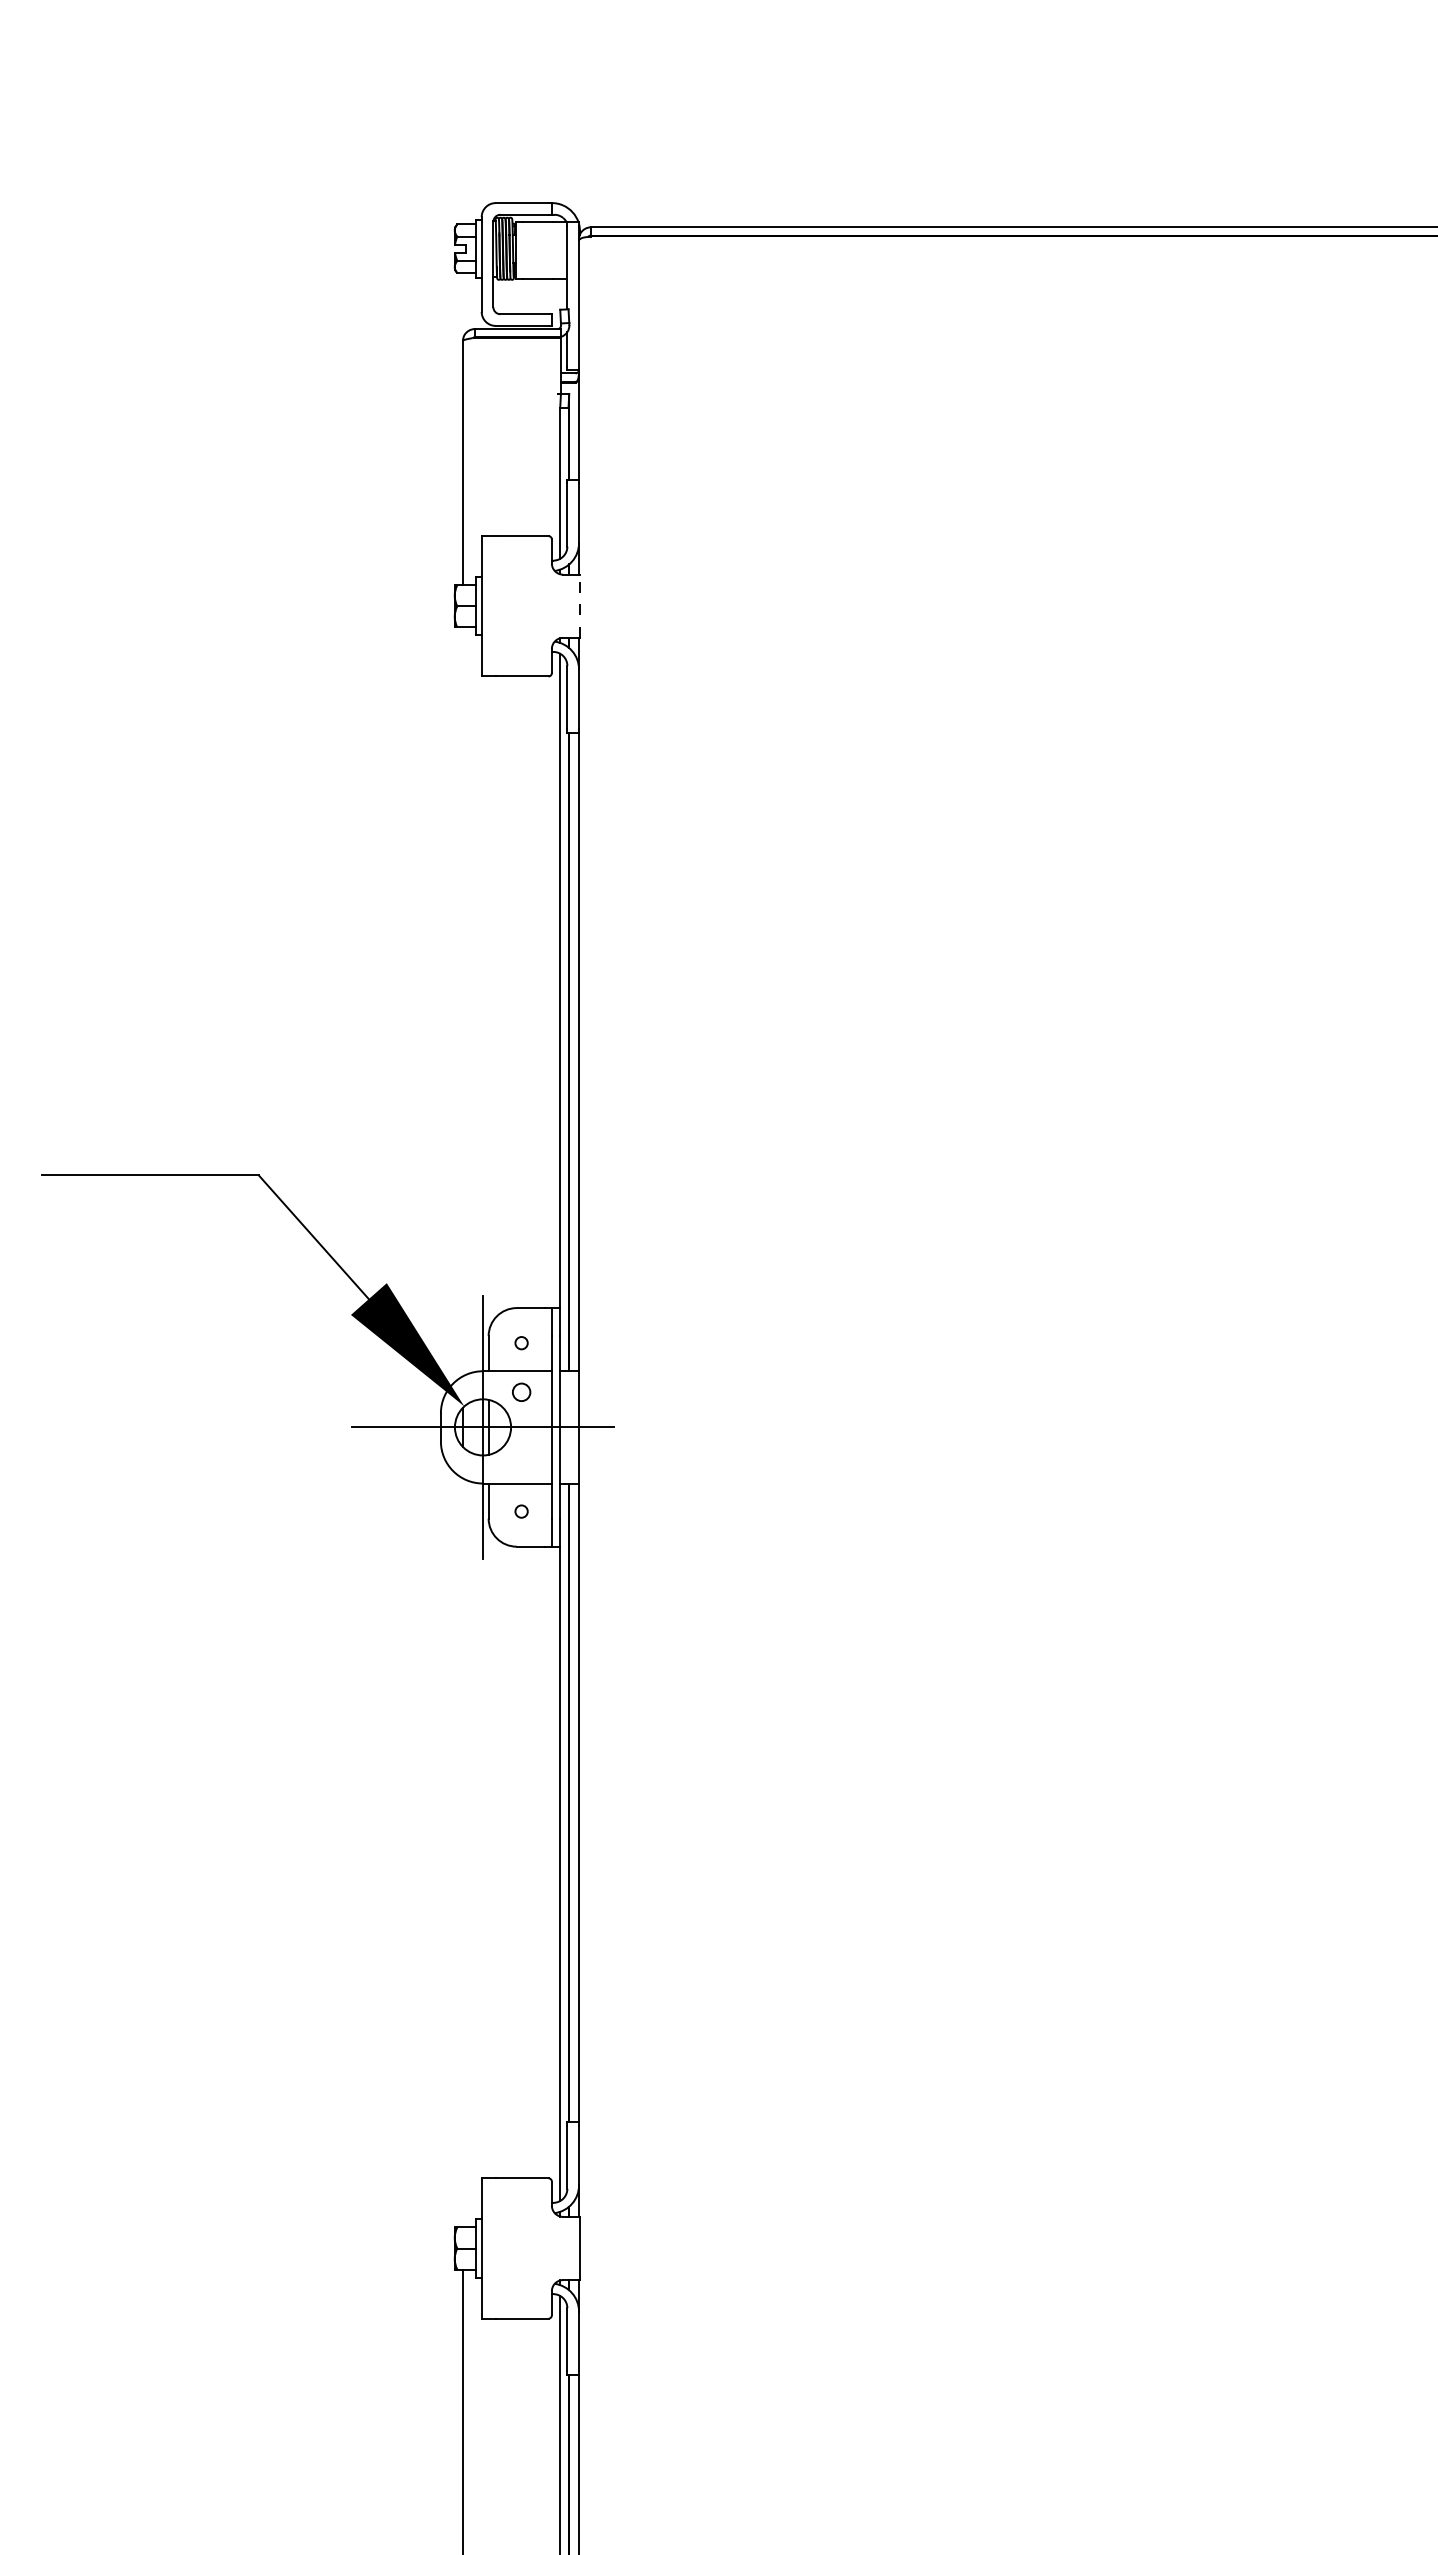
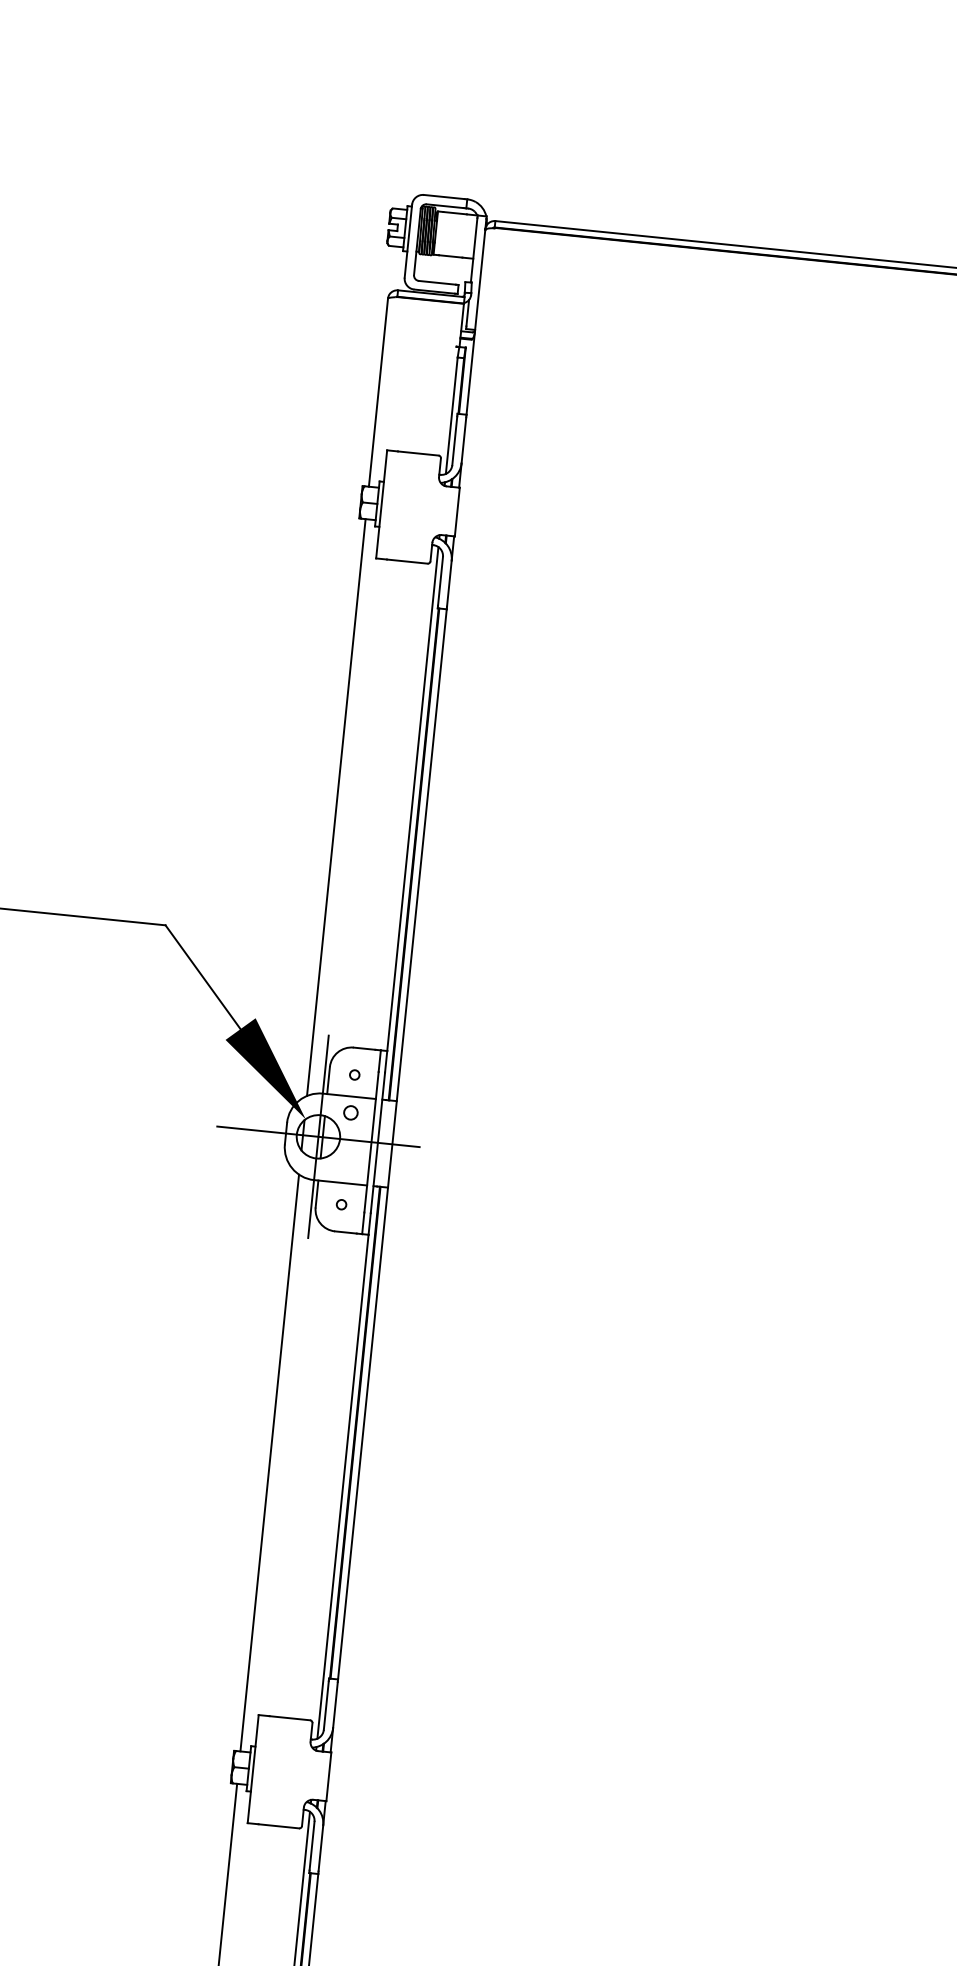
line: (579, 606) -> (456, 512), dashed -> solid
line: (463, 1001) -> (336, 807), added
line: (463, 1852) -> (270, 1462), added

